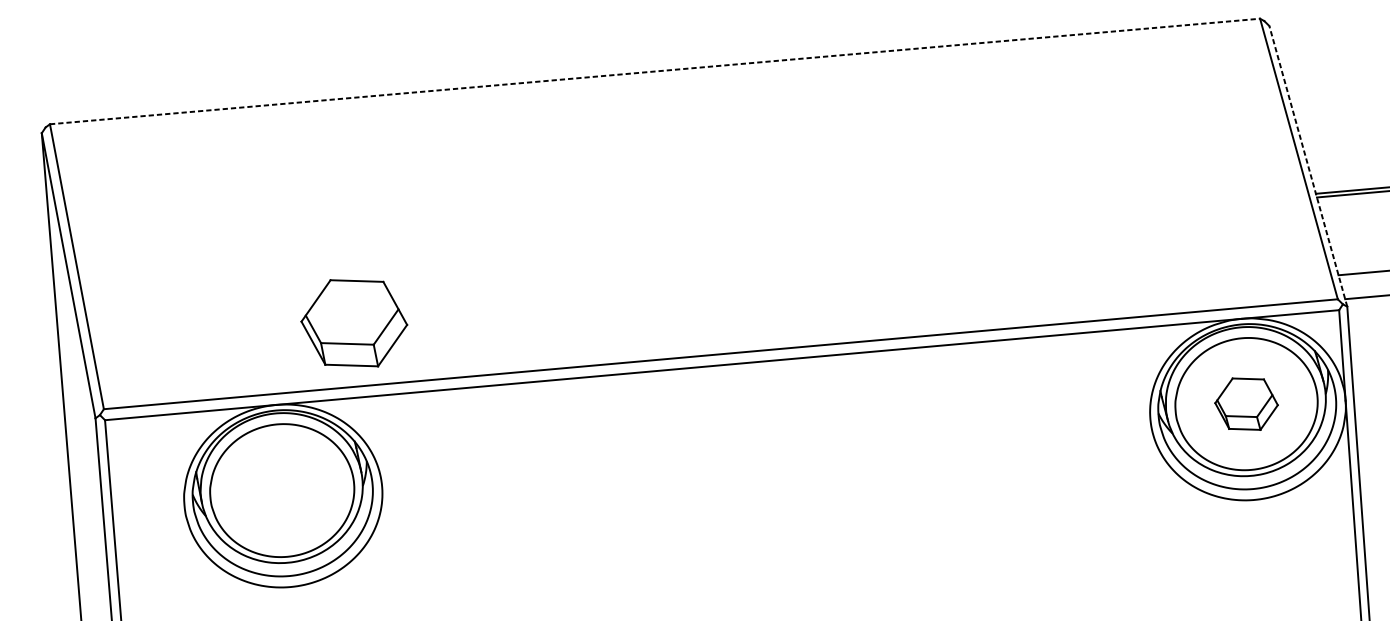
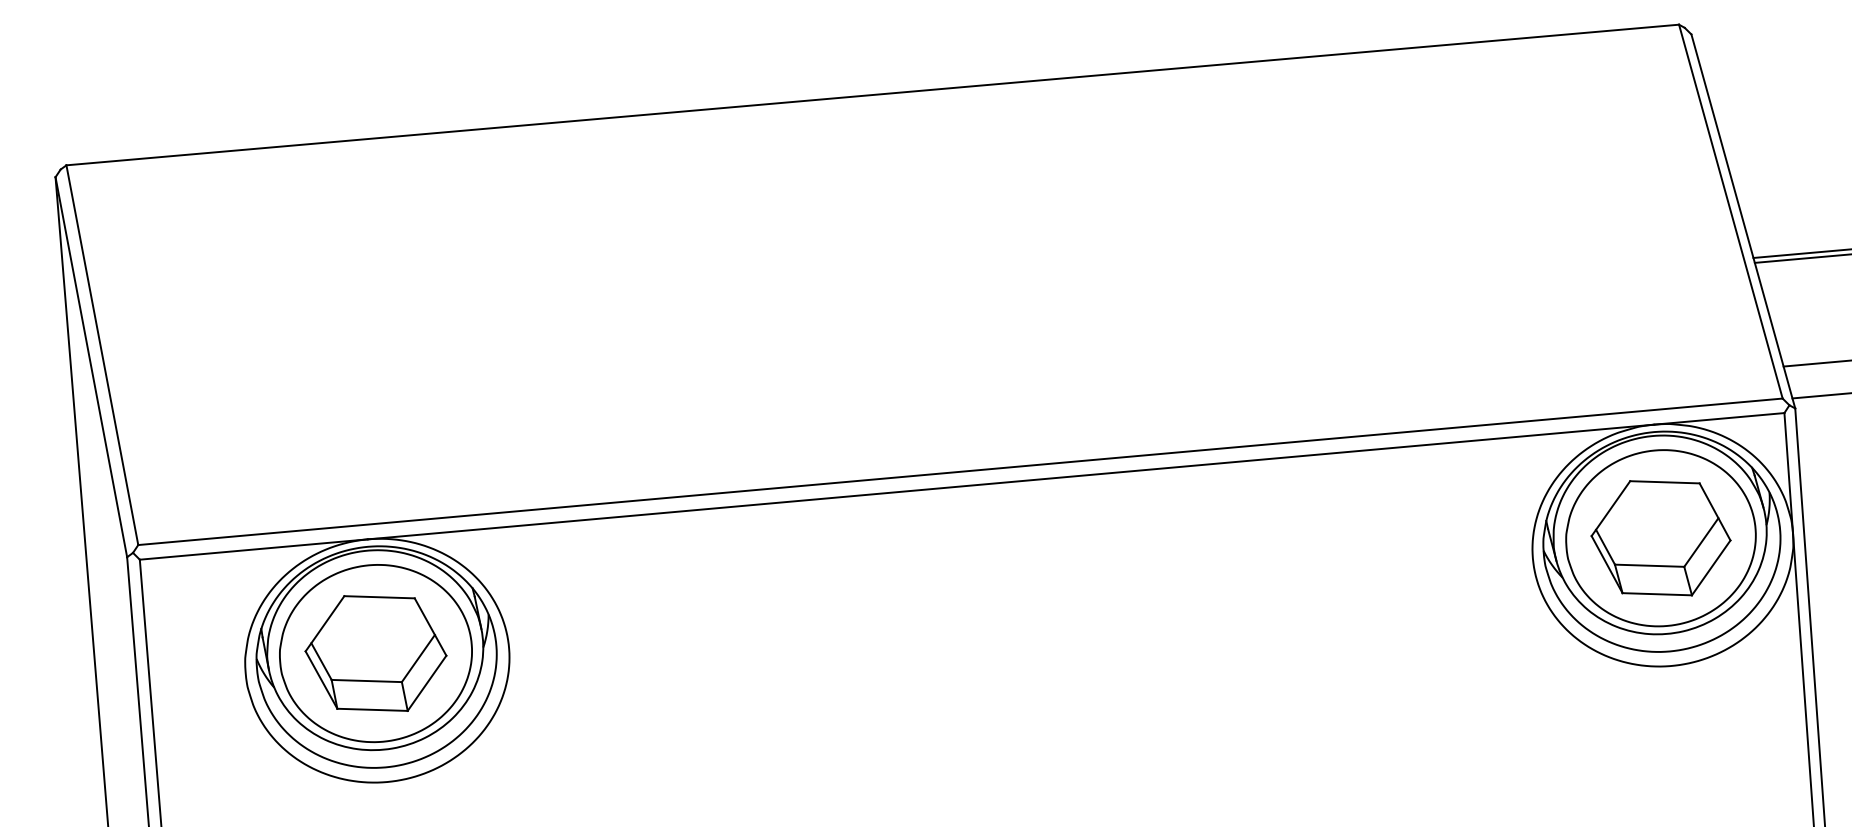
line: (655, 71) -> (873, 94), dashed -> solid
line: (1308, 165) -> (1743, 220), dashed -> solid
part: (353, 323) -> (375, 653), moved
part: (1246, 404) -> (1660, 538), size x1.67

